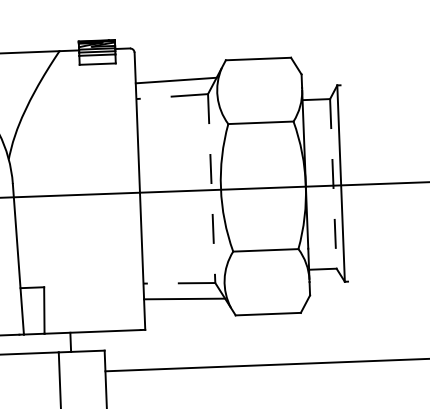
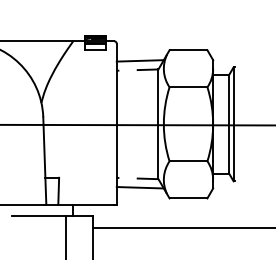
line: (333, 184) -> (229, 124), dashed -> solid
line: (211, 188) -> (158, 124), dashed -> solid

